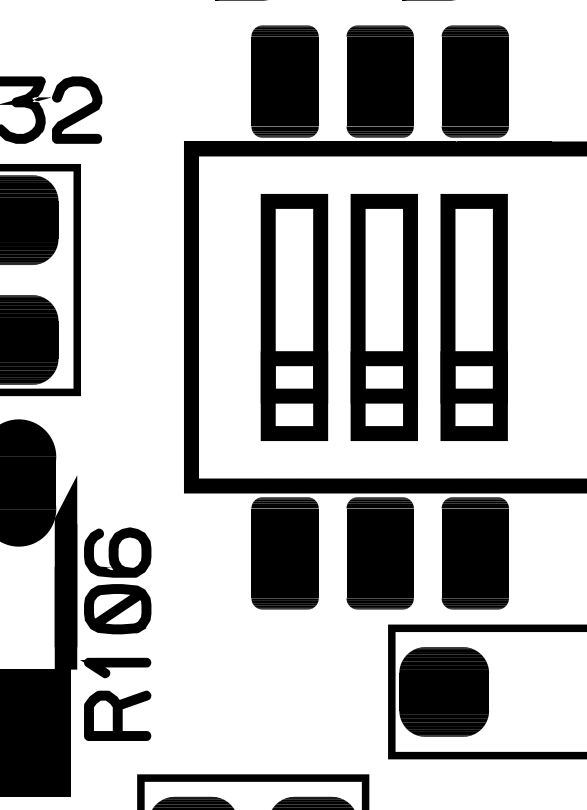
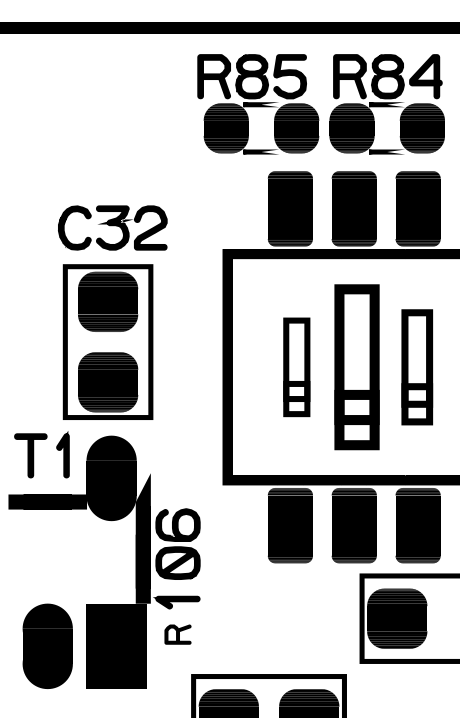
part: (294, 317) -> (296, 367), size x0.6
part: (472, 317) -> (416, 367), size x0.7
part: (116, 715) -> (177, 634), size x0.6

